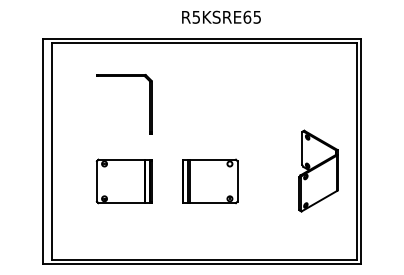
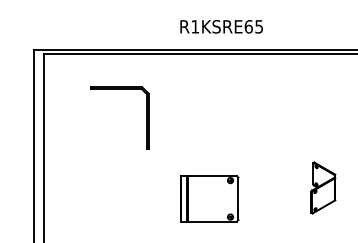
text: (195, 17) -> (194, 27), R5KSRE65 -> R1KSRE65
part: (318, 170) -> (323, 187), size x0.6
part: (123, 181) -> (118, 198), removed

